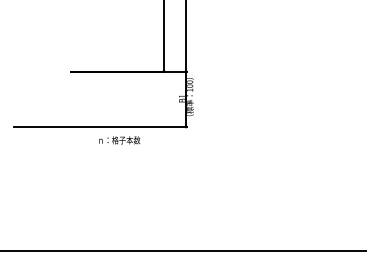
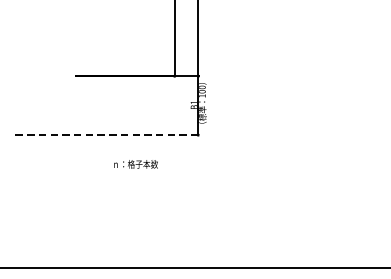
line: (101, 126) -> (108, 134), solid -> dashed
text: (119, 140) -> (135, 164), moved

